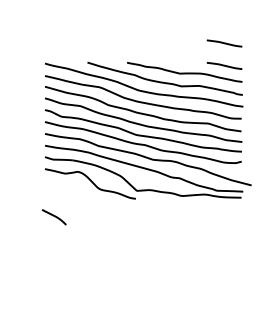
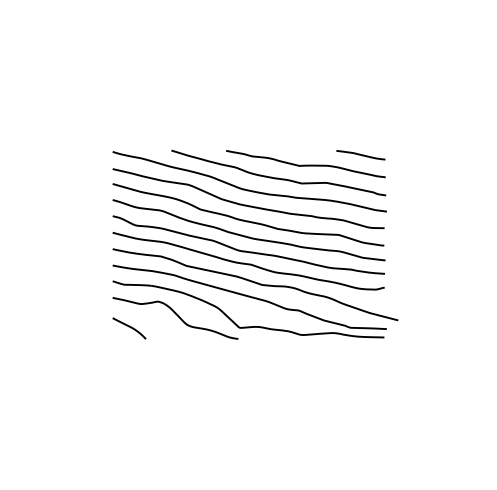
line: (224, 43) -> (360, 124), removed
curve: (54, 216) -> (129, 327), moved

